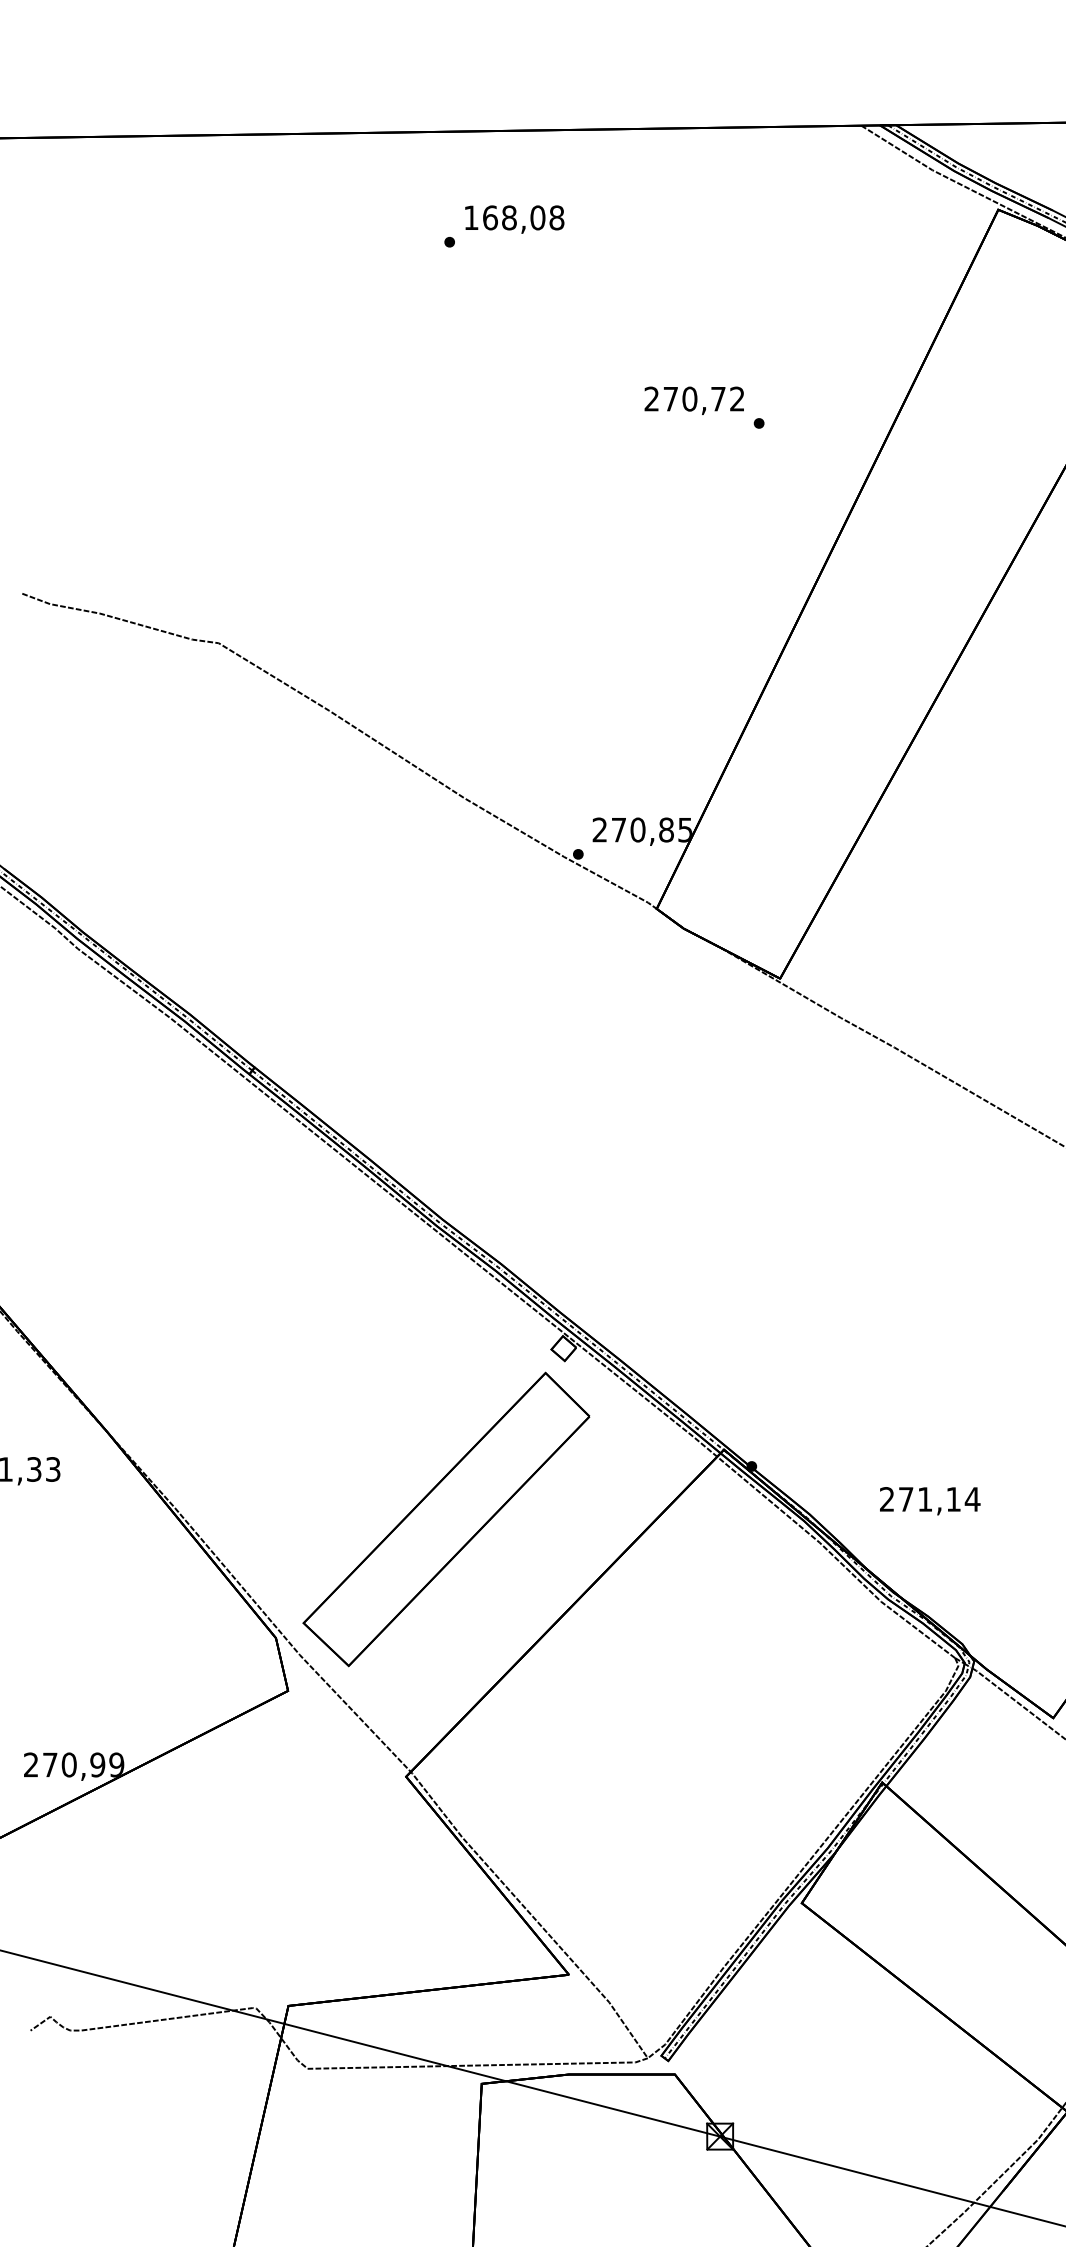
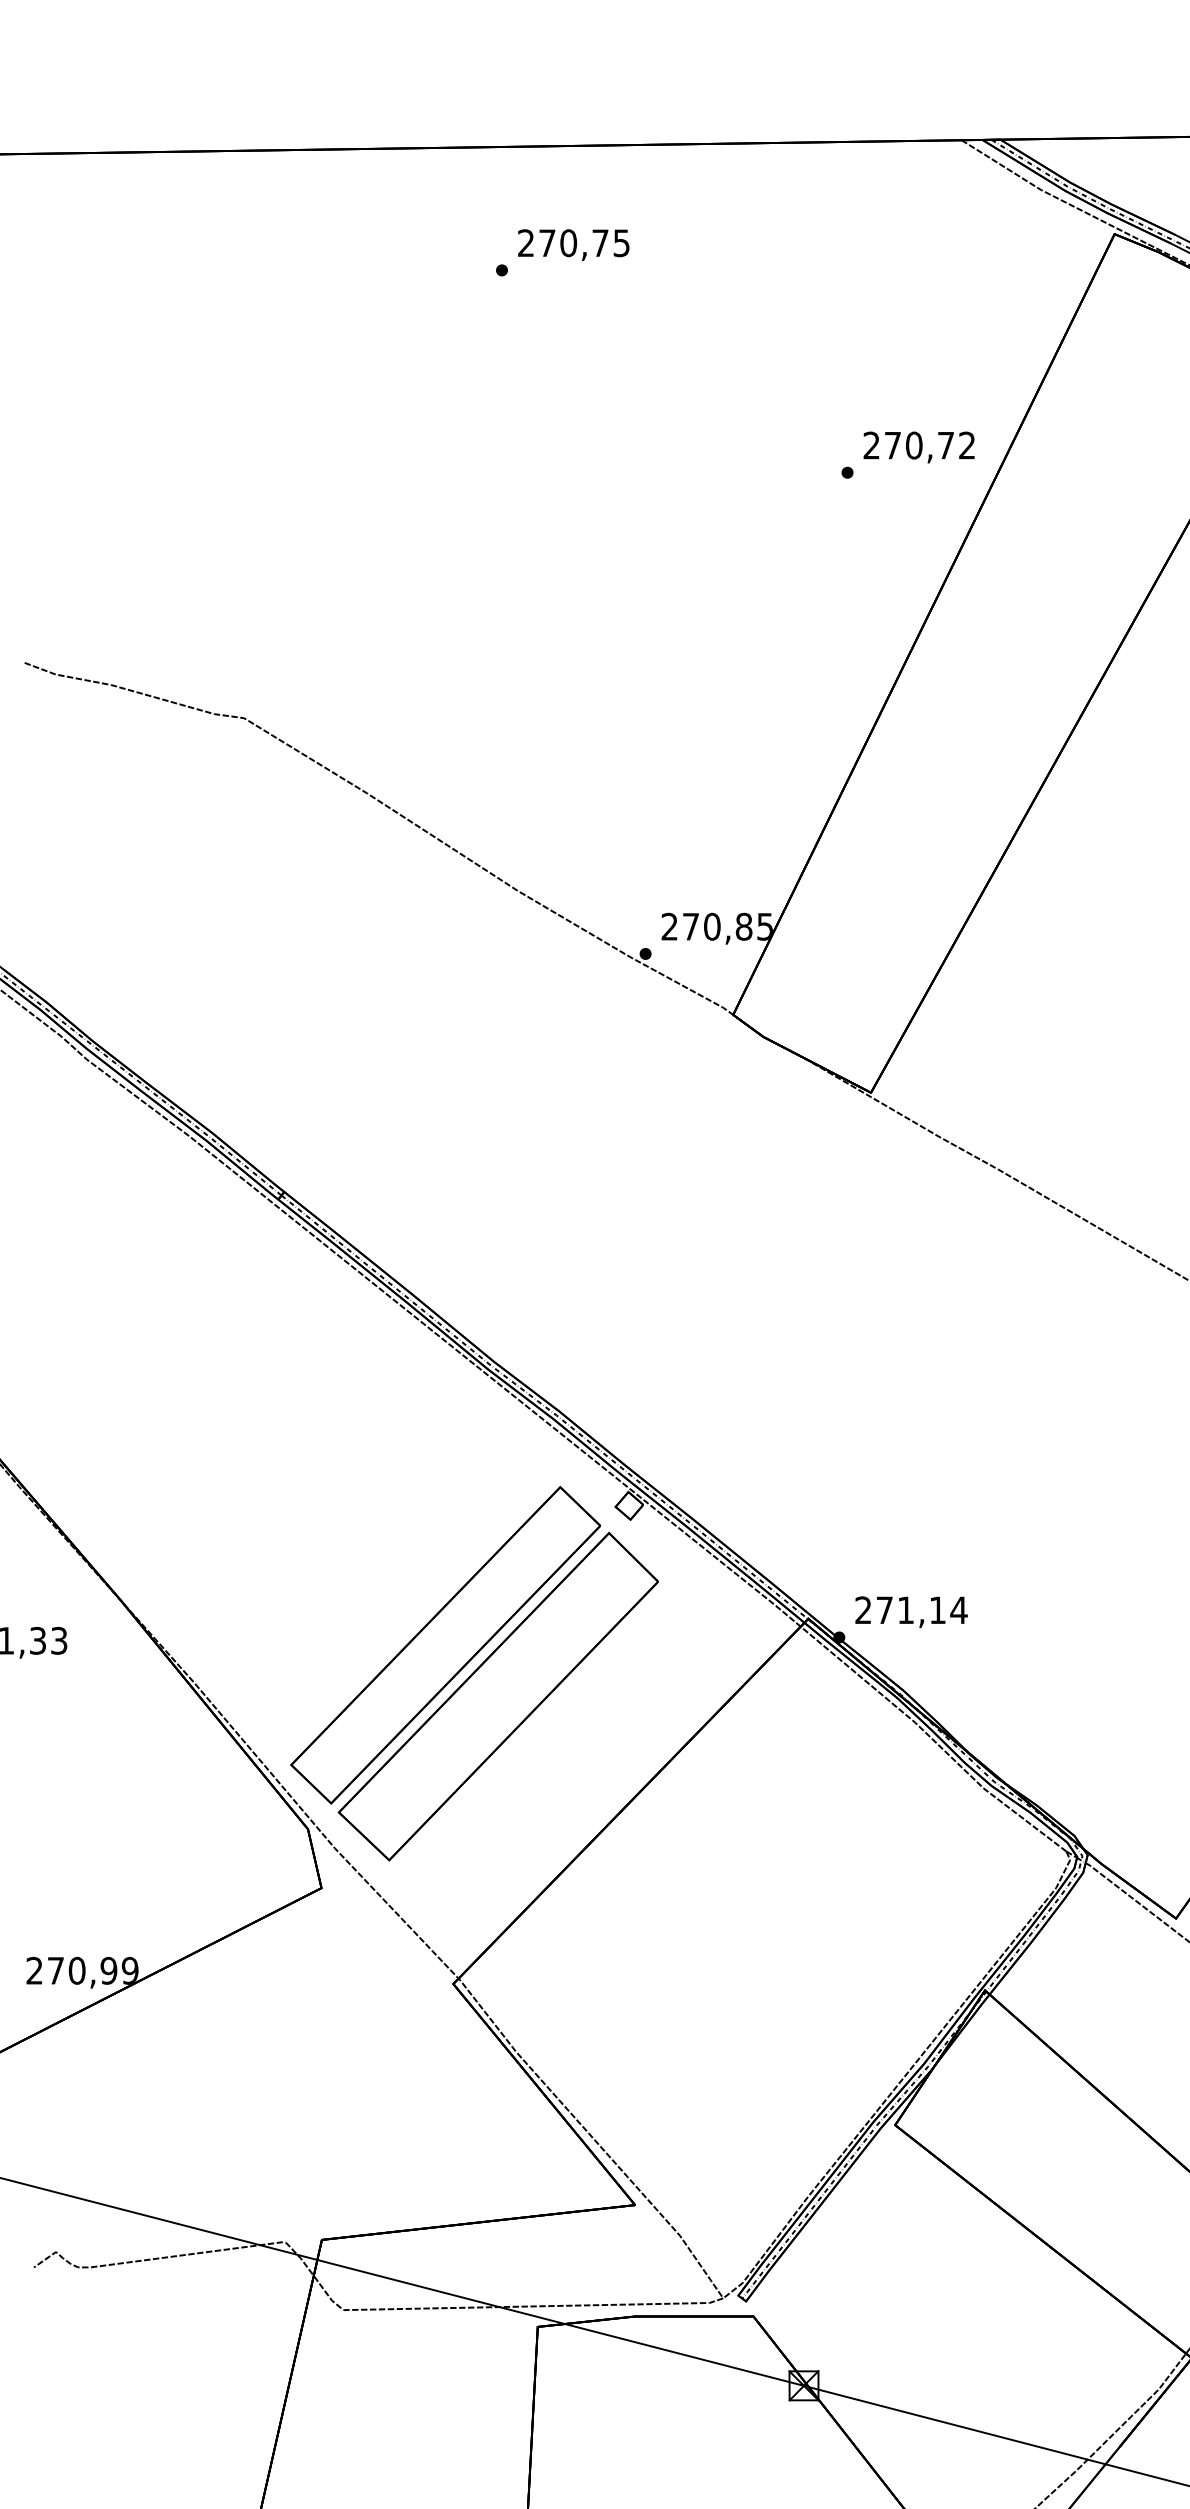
text: (514, 218) -> (574, 243), 168,08 -> 270,75
text: (693, 400) -> (918, 447), moved
part: (399, 1473) -> (445, 1645), added
text: (930, 1501) -> (911, 1612), moved

